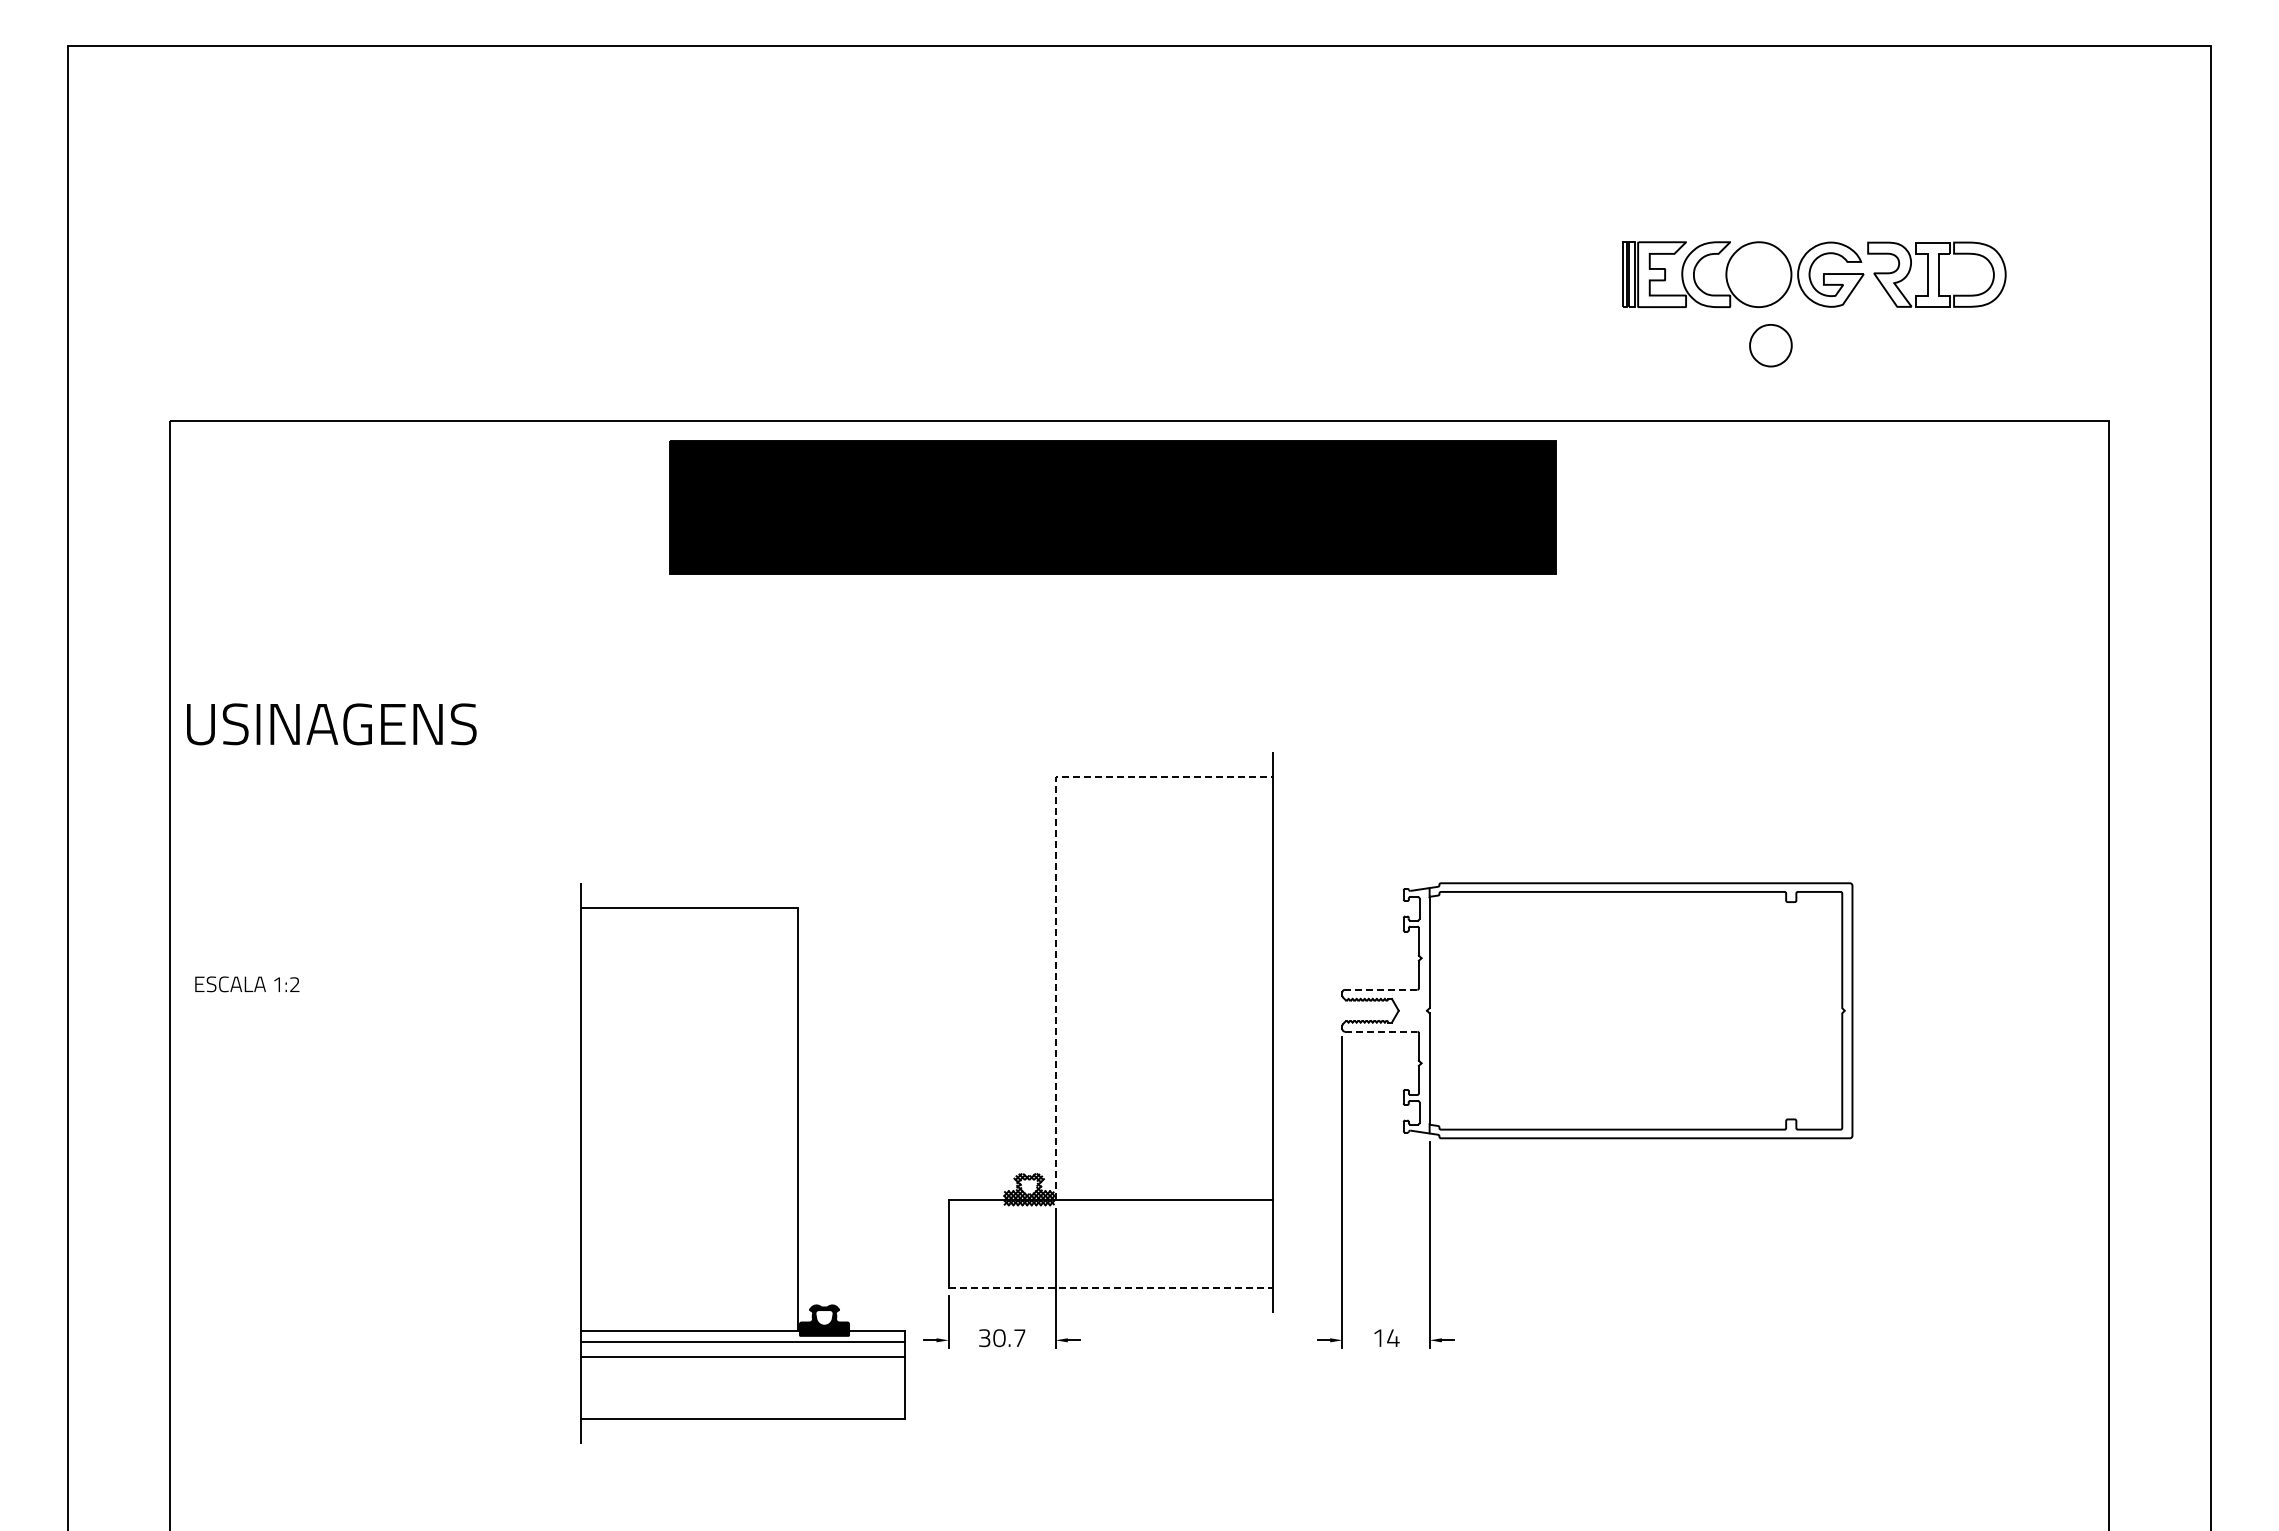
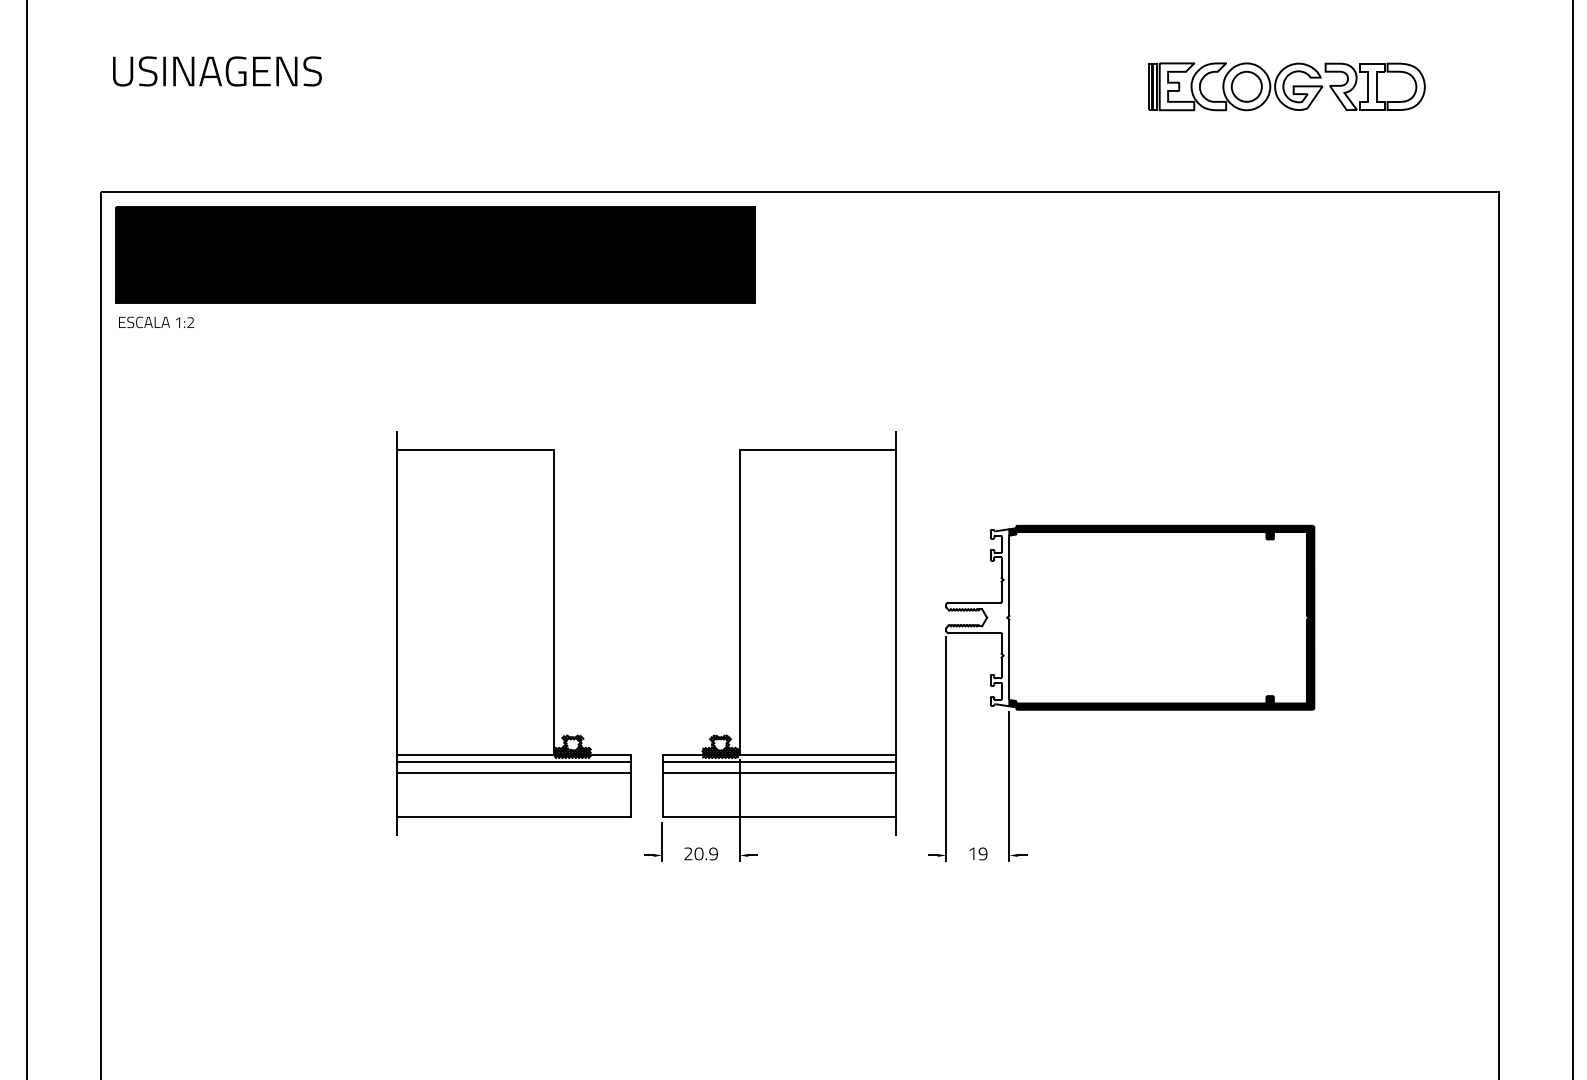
part: (1770, 345) -> (1246, 86), moved
part: (1112, 507) -> (435, 254), moved
text: (331, 724) -> (217, 71), moved
line: (1055, 879) -> (739, 523), dashed -> solid
text: (247, 984) -> (156, 322), moved
line: (1380, 989) -> (973, 602), dashed -> solid
hatch: (1640, 1010) -> (1161, 617), added
line: (1381, 1031) -> (974, 632), dashed -> solid
part: (742, 1163) -> (513, 633), moved
line: (1110, 1211) -> (779, 762), added
line: (1110, 1226) -> (779, 773), added
line: (1110, 1287) -> (779, 817), dashed -> solid
text: (1002, 1338) -> (701, 854), 30.7 -> 20.9
text: (1393, 1338) -> (983, 854), 14 -> 19

